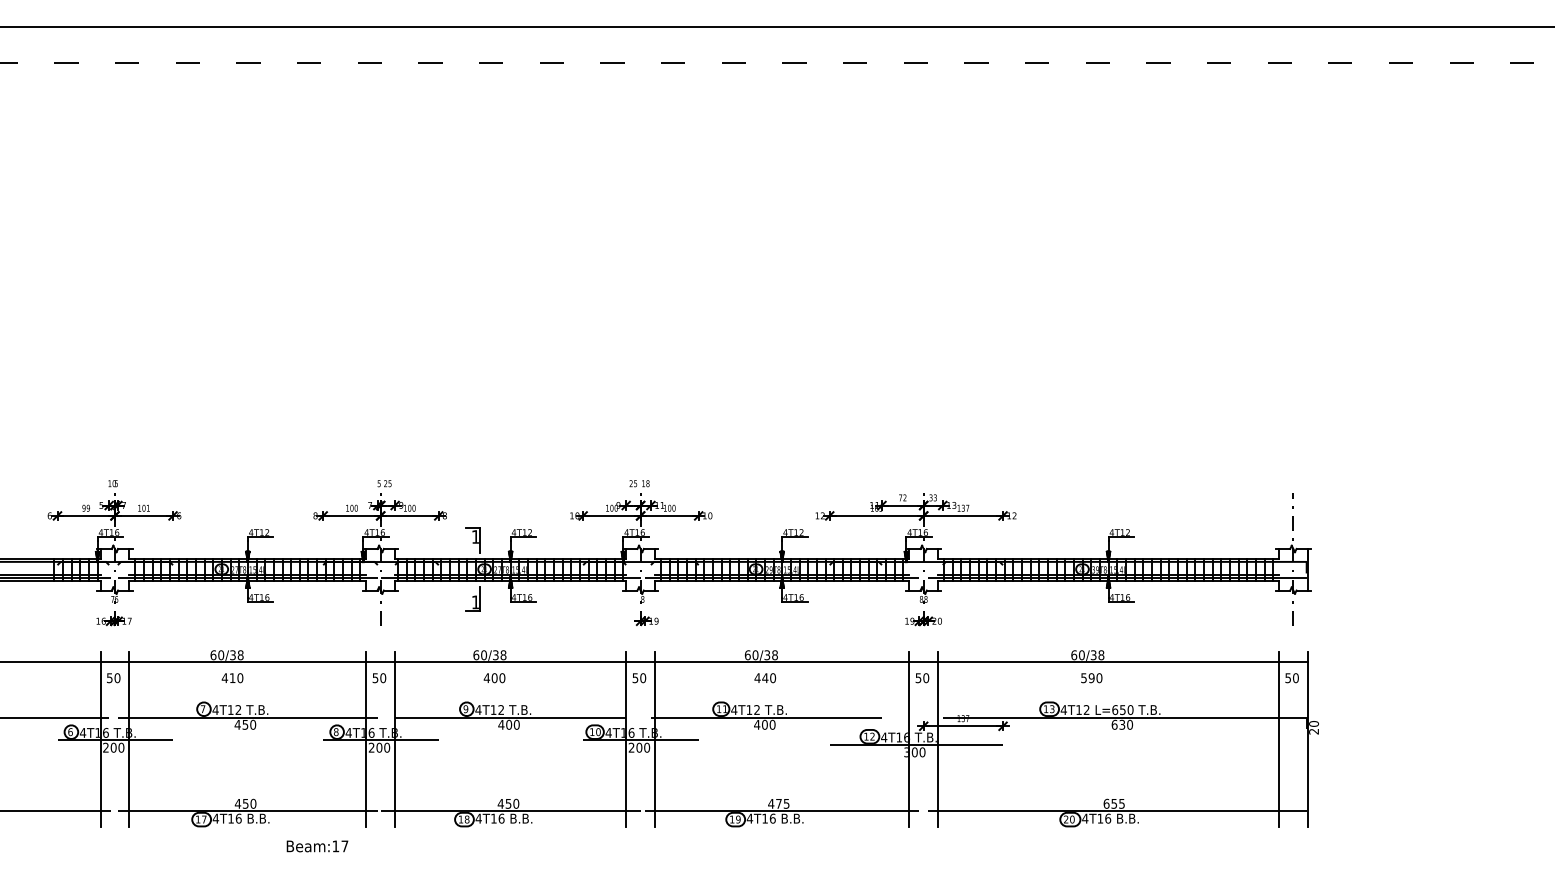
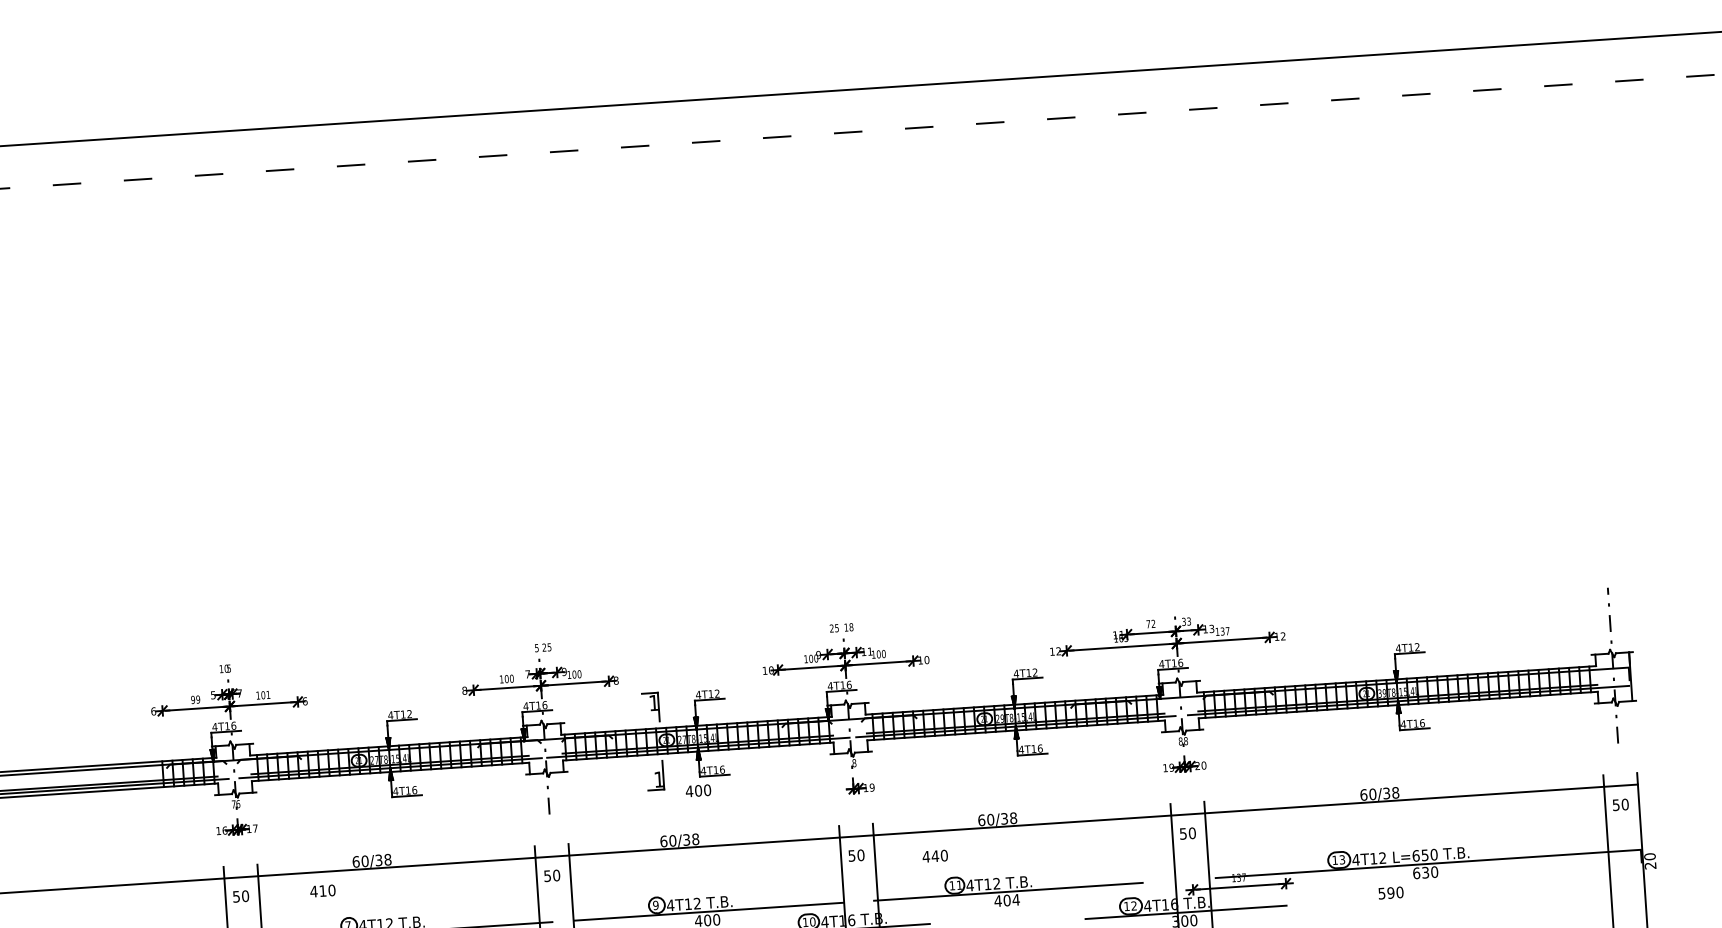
text: (232, 678) -> (322, 891), moved
text: (494, 678) -> (698, 791), moved
text: (765, 678) -> (935, 856), moved
text: (1091, 678) -> (1390, 893), moved
text: (772, 724) -> (1016, 899), 400 -> 404

